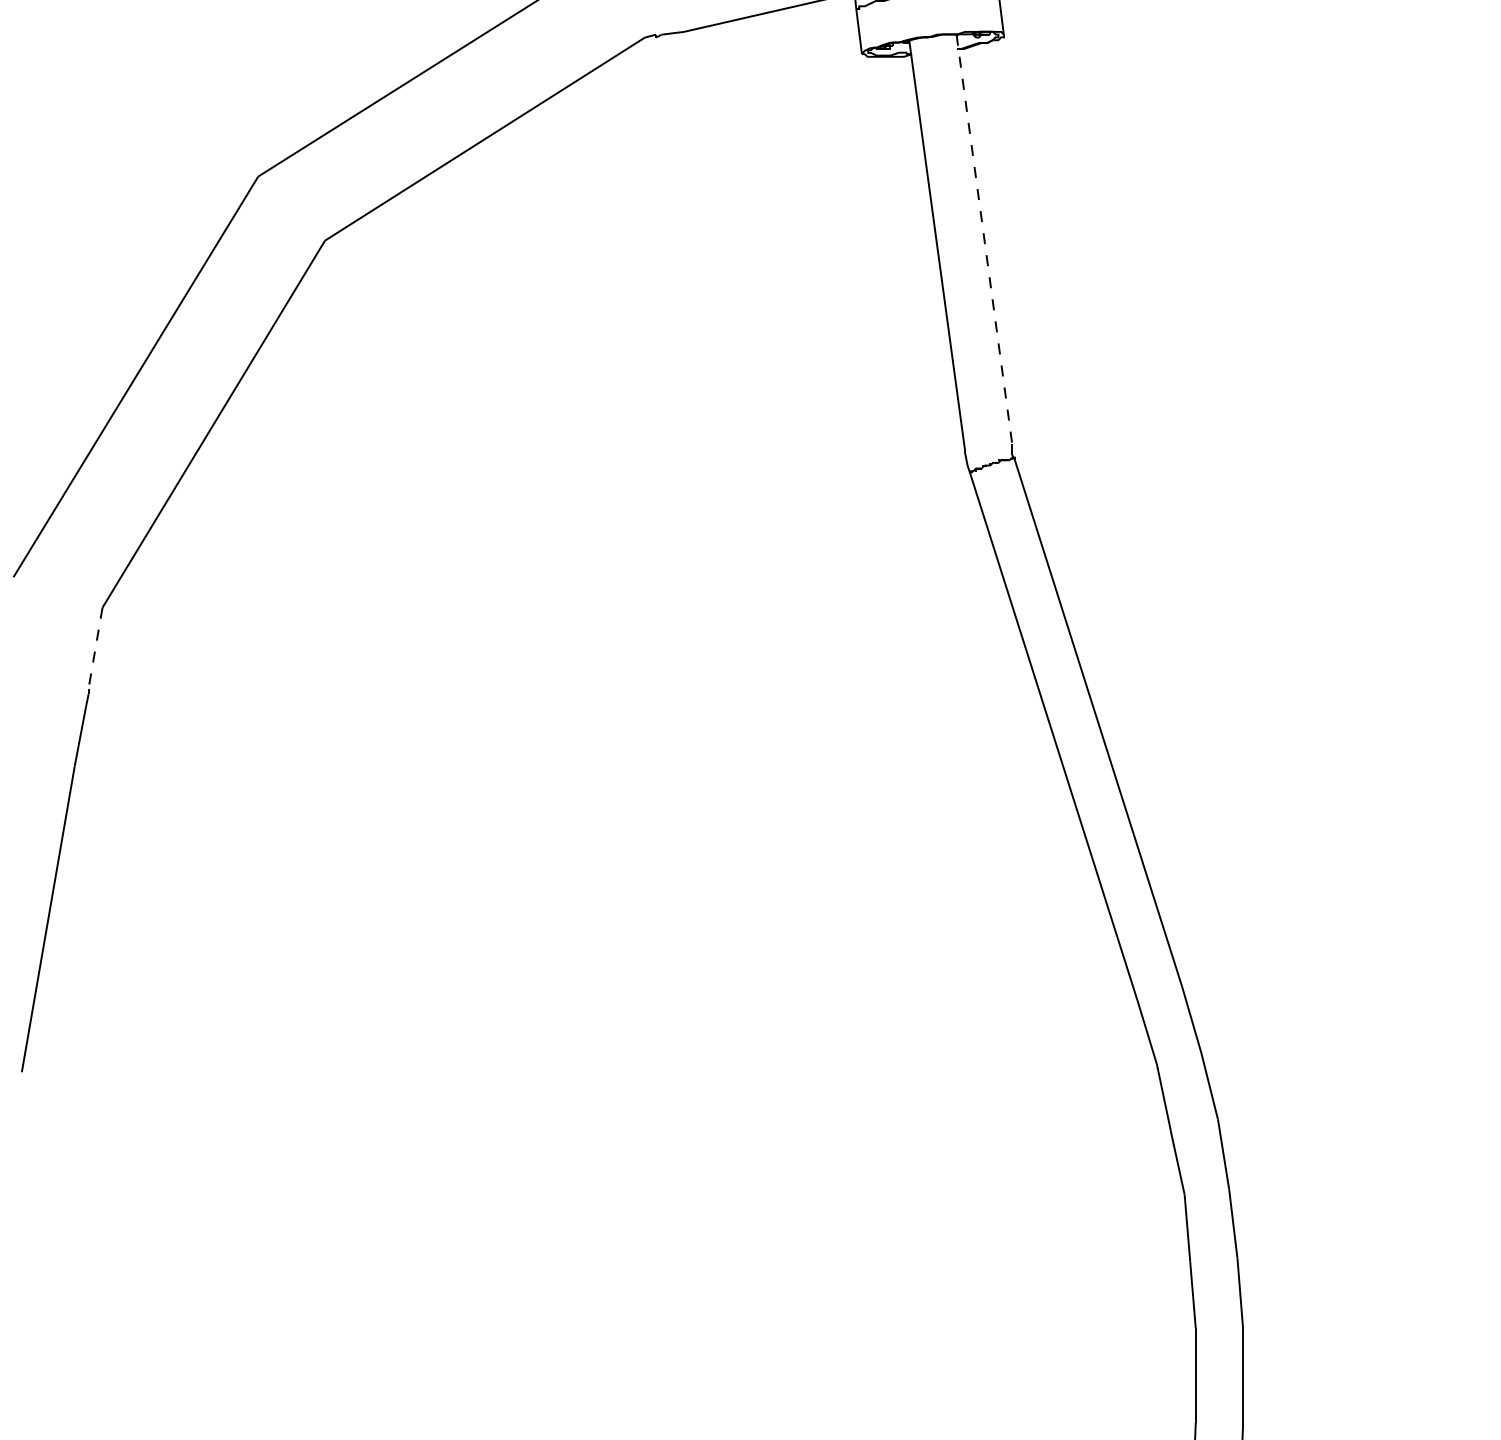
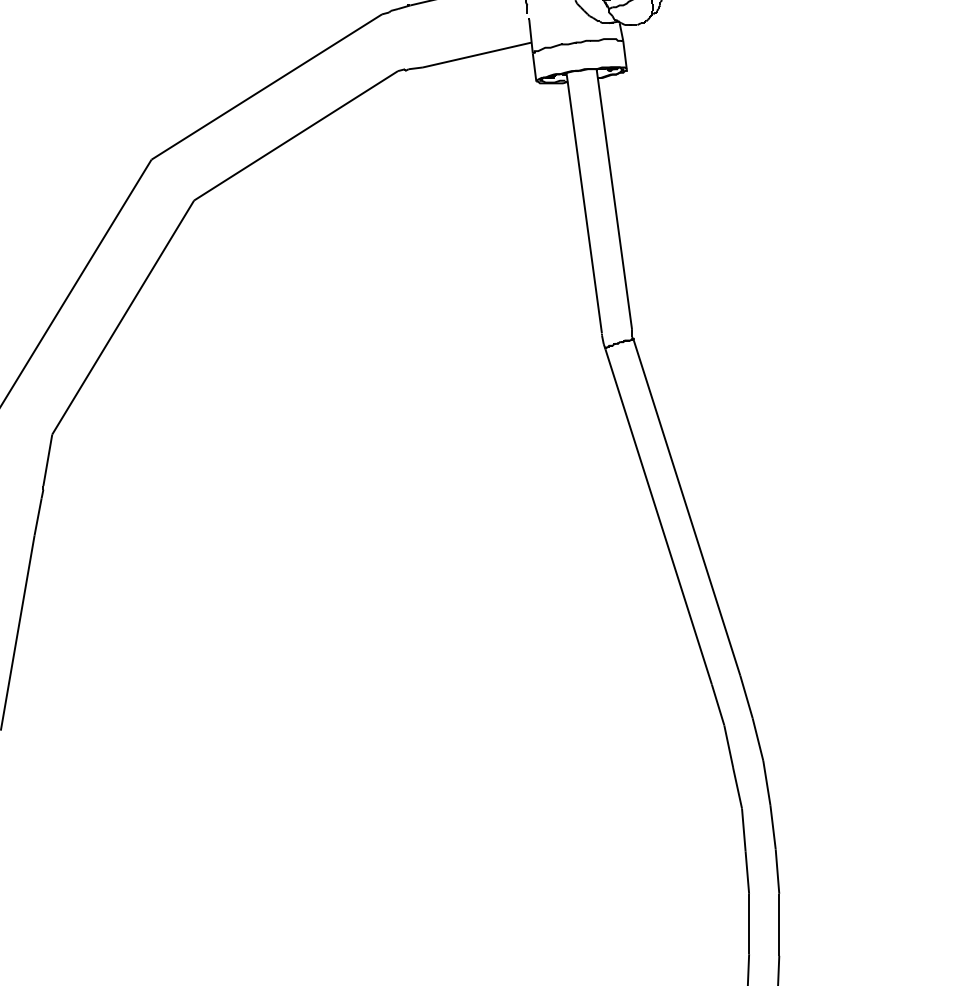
line: (984, 239) -> (614, 199), dashed -> solid
line: (95, 648) -> (47, 460), dashed -> solid

